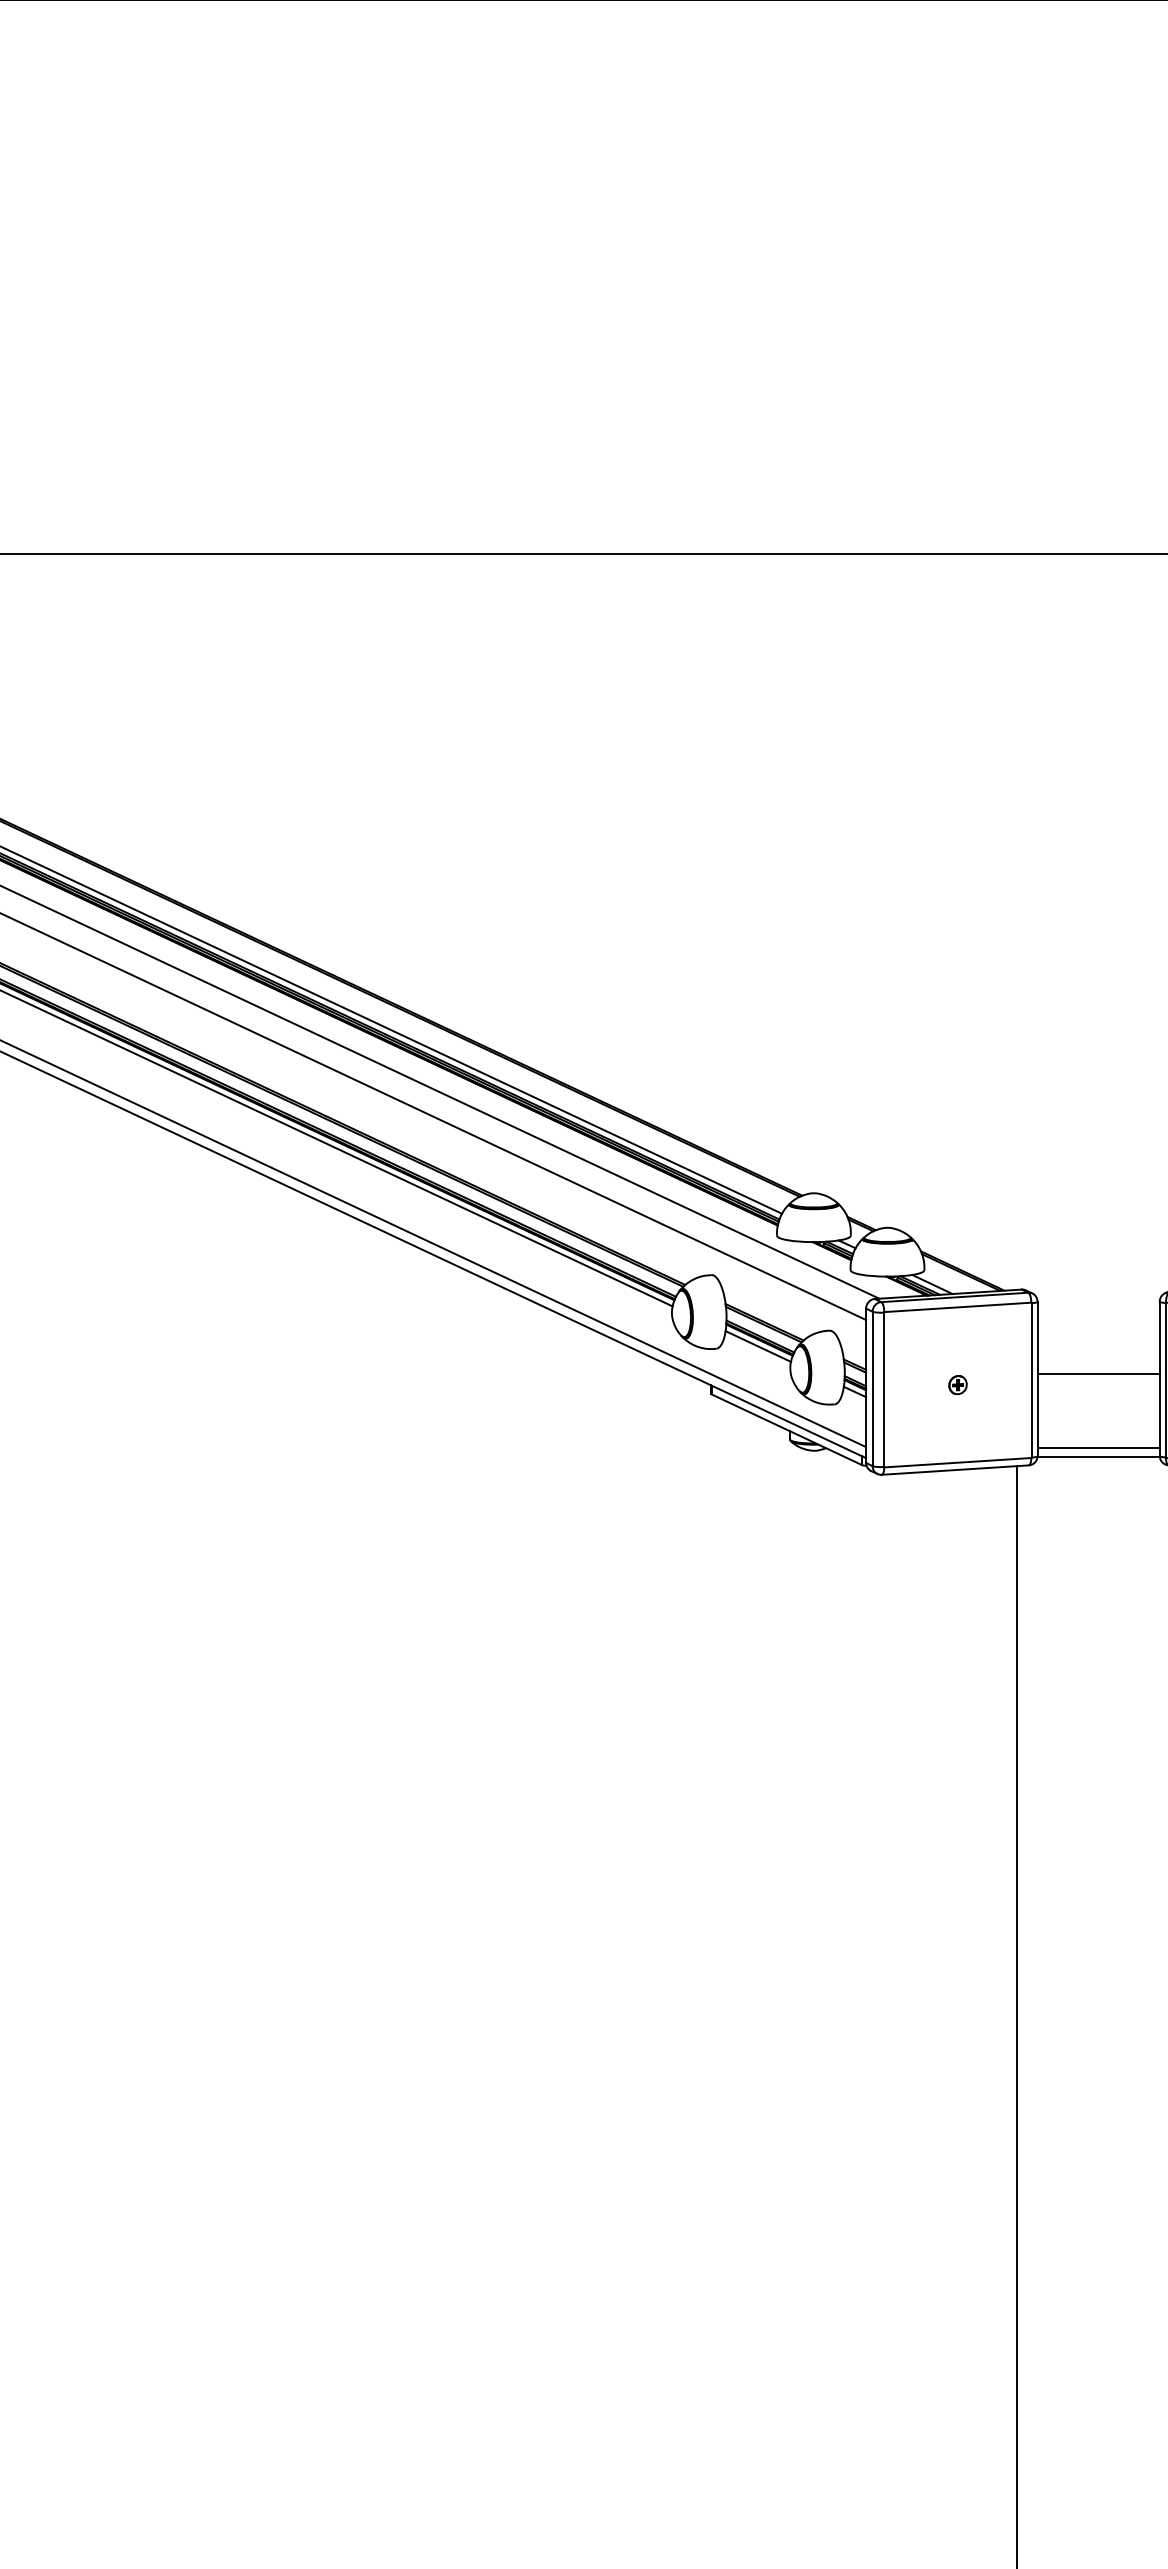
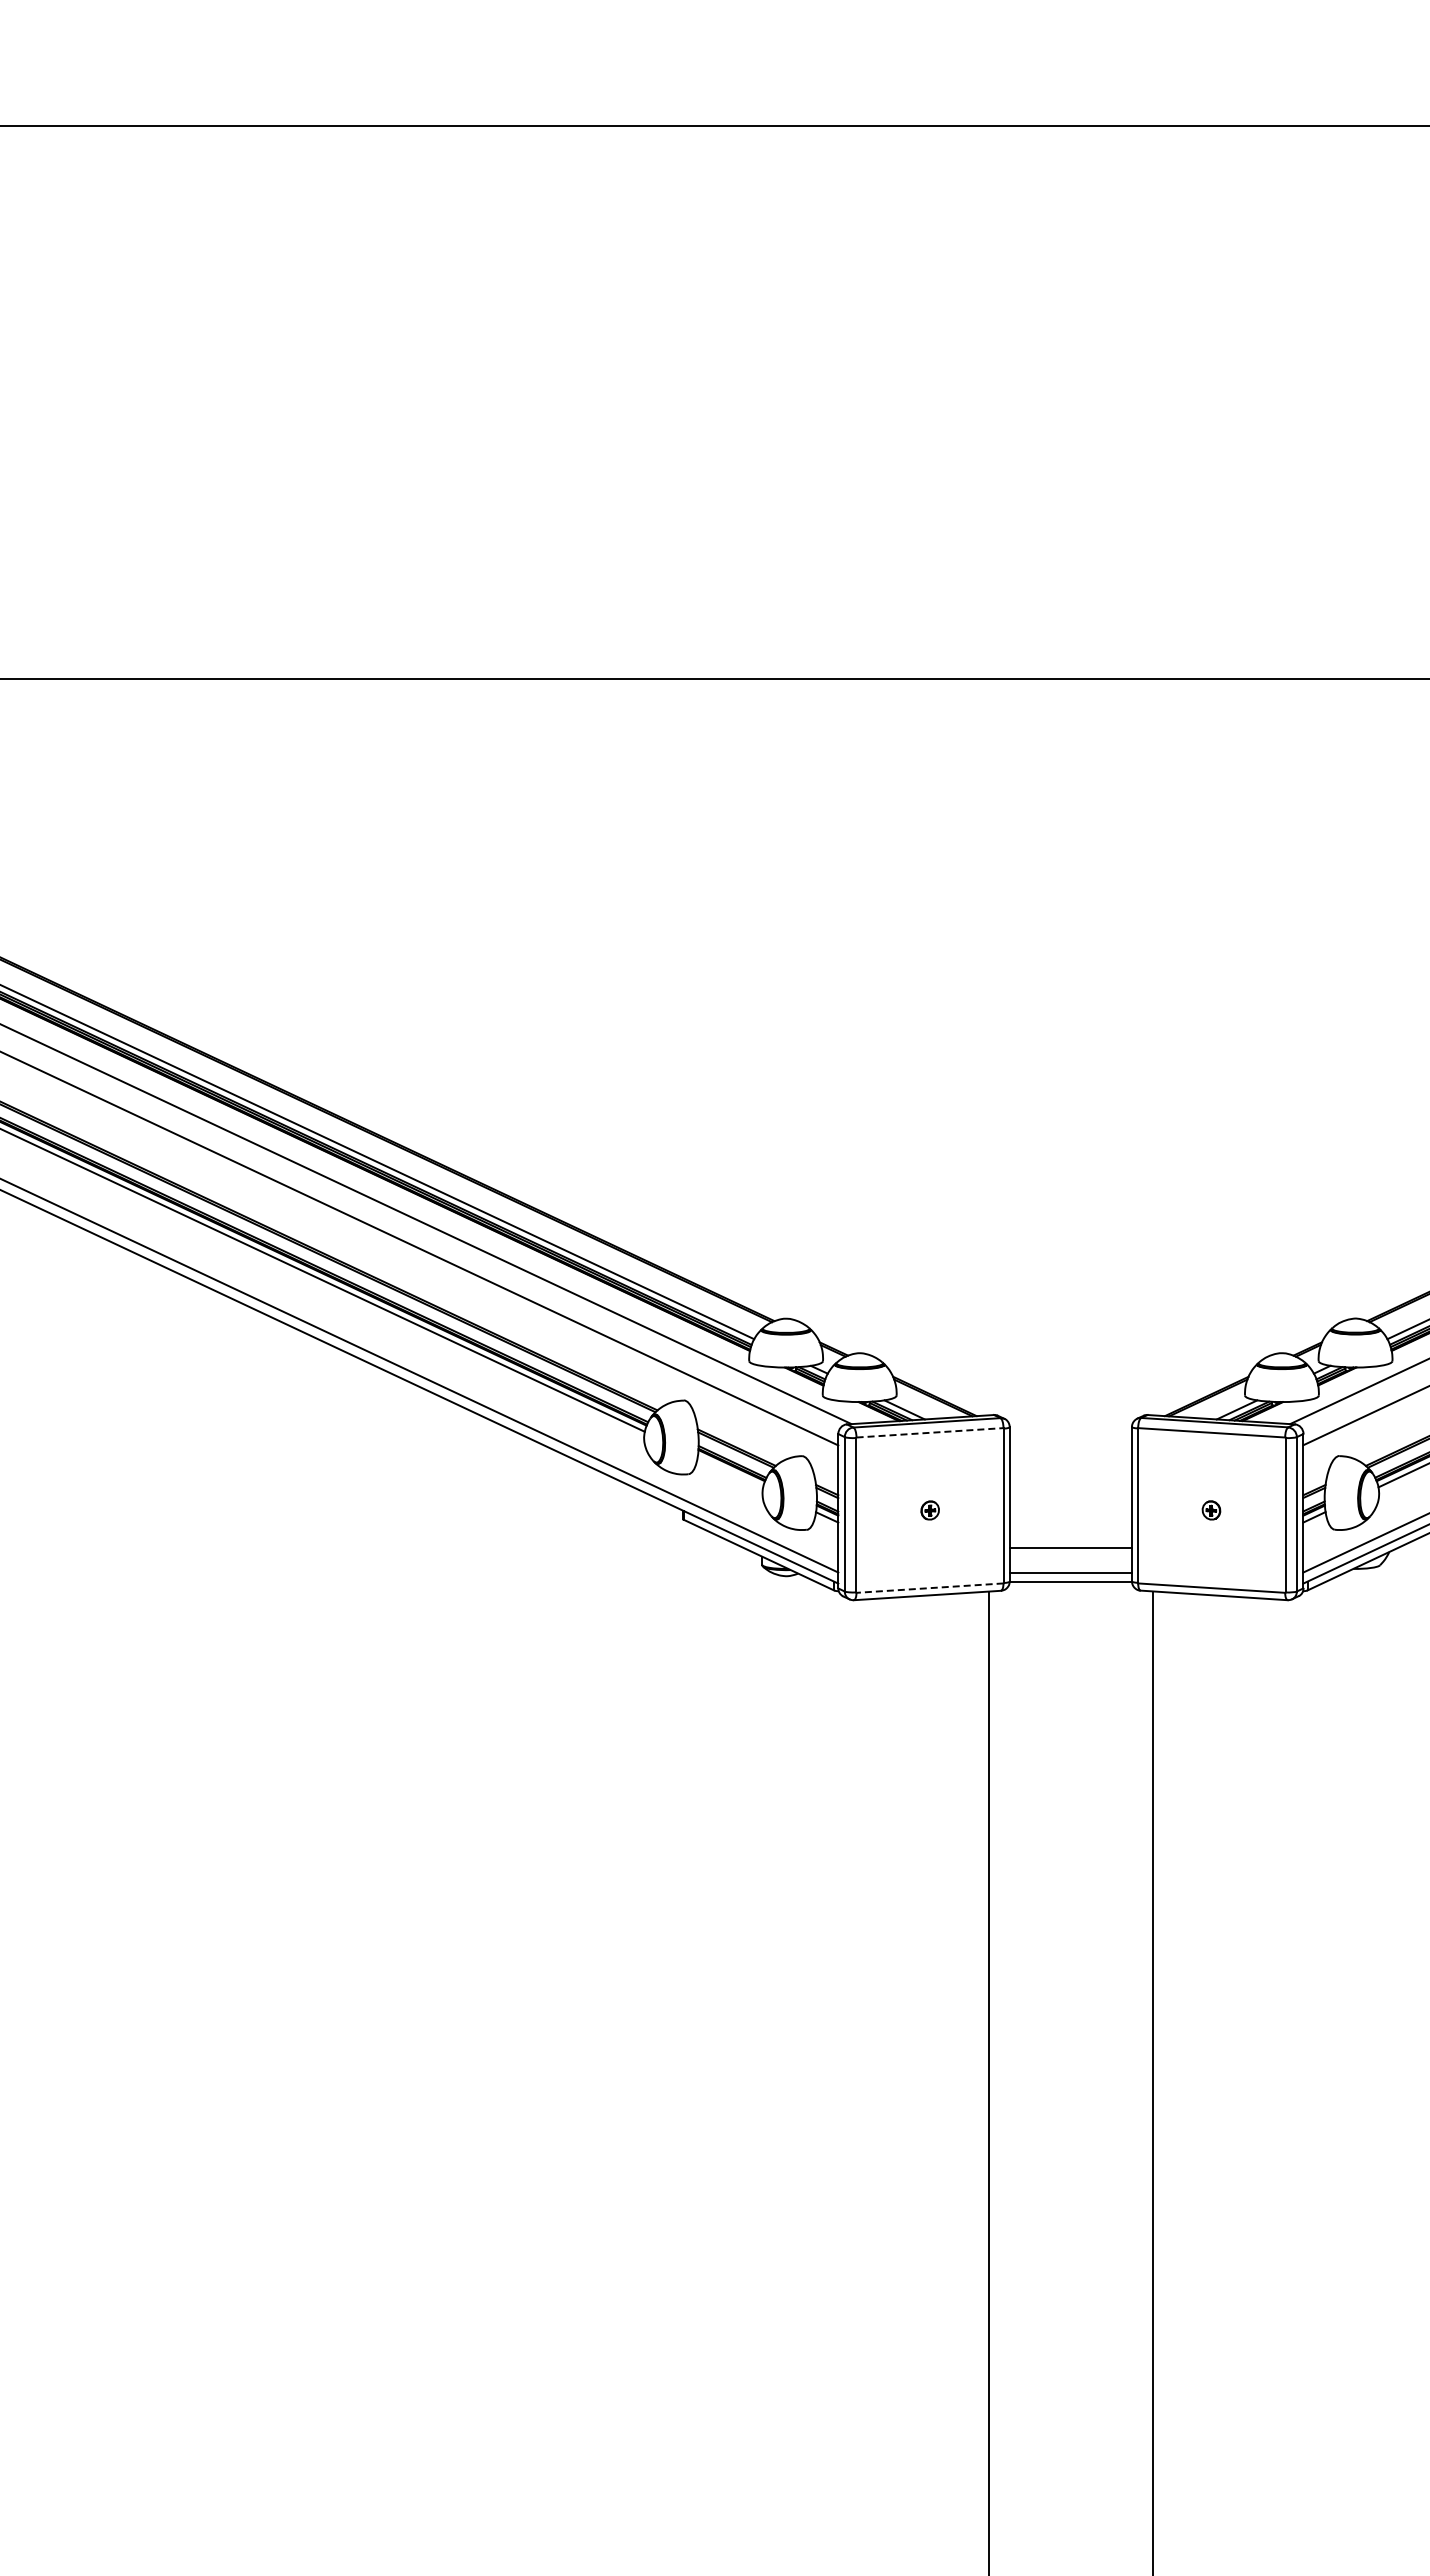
line: (958, 1307) -> (930, 1432), solid -> dashed
line: (758, 1346) -> (730, 1471), removed
line: (1098, 1374) -> (1070, 1548), moved
line: (958, 1463) -> (930, 1588), solid -> dashed

